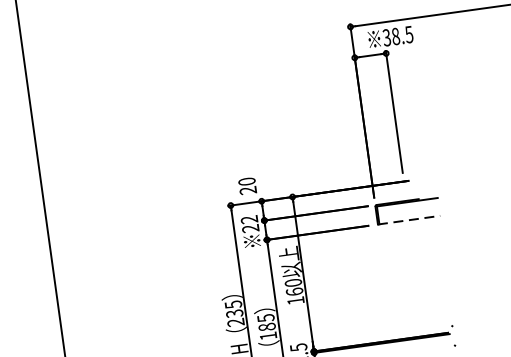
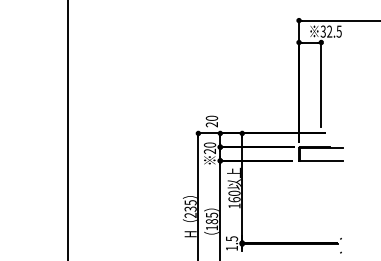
text: (395, 36) -> (329, 31), 38.5 -> 32.5
text: (250, 218) -> (210, 144), 22 -> 20
line: (409, 219) -> (321, 160), dashed -> solid

